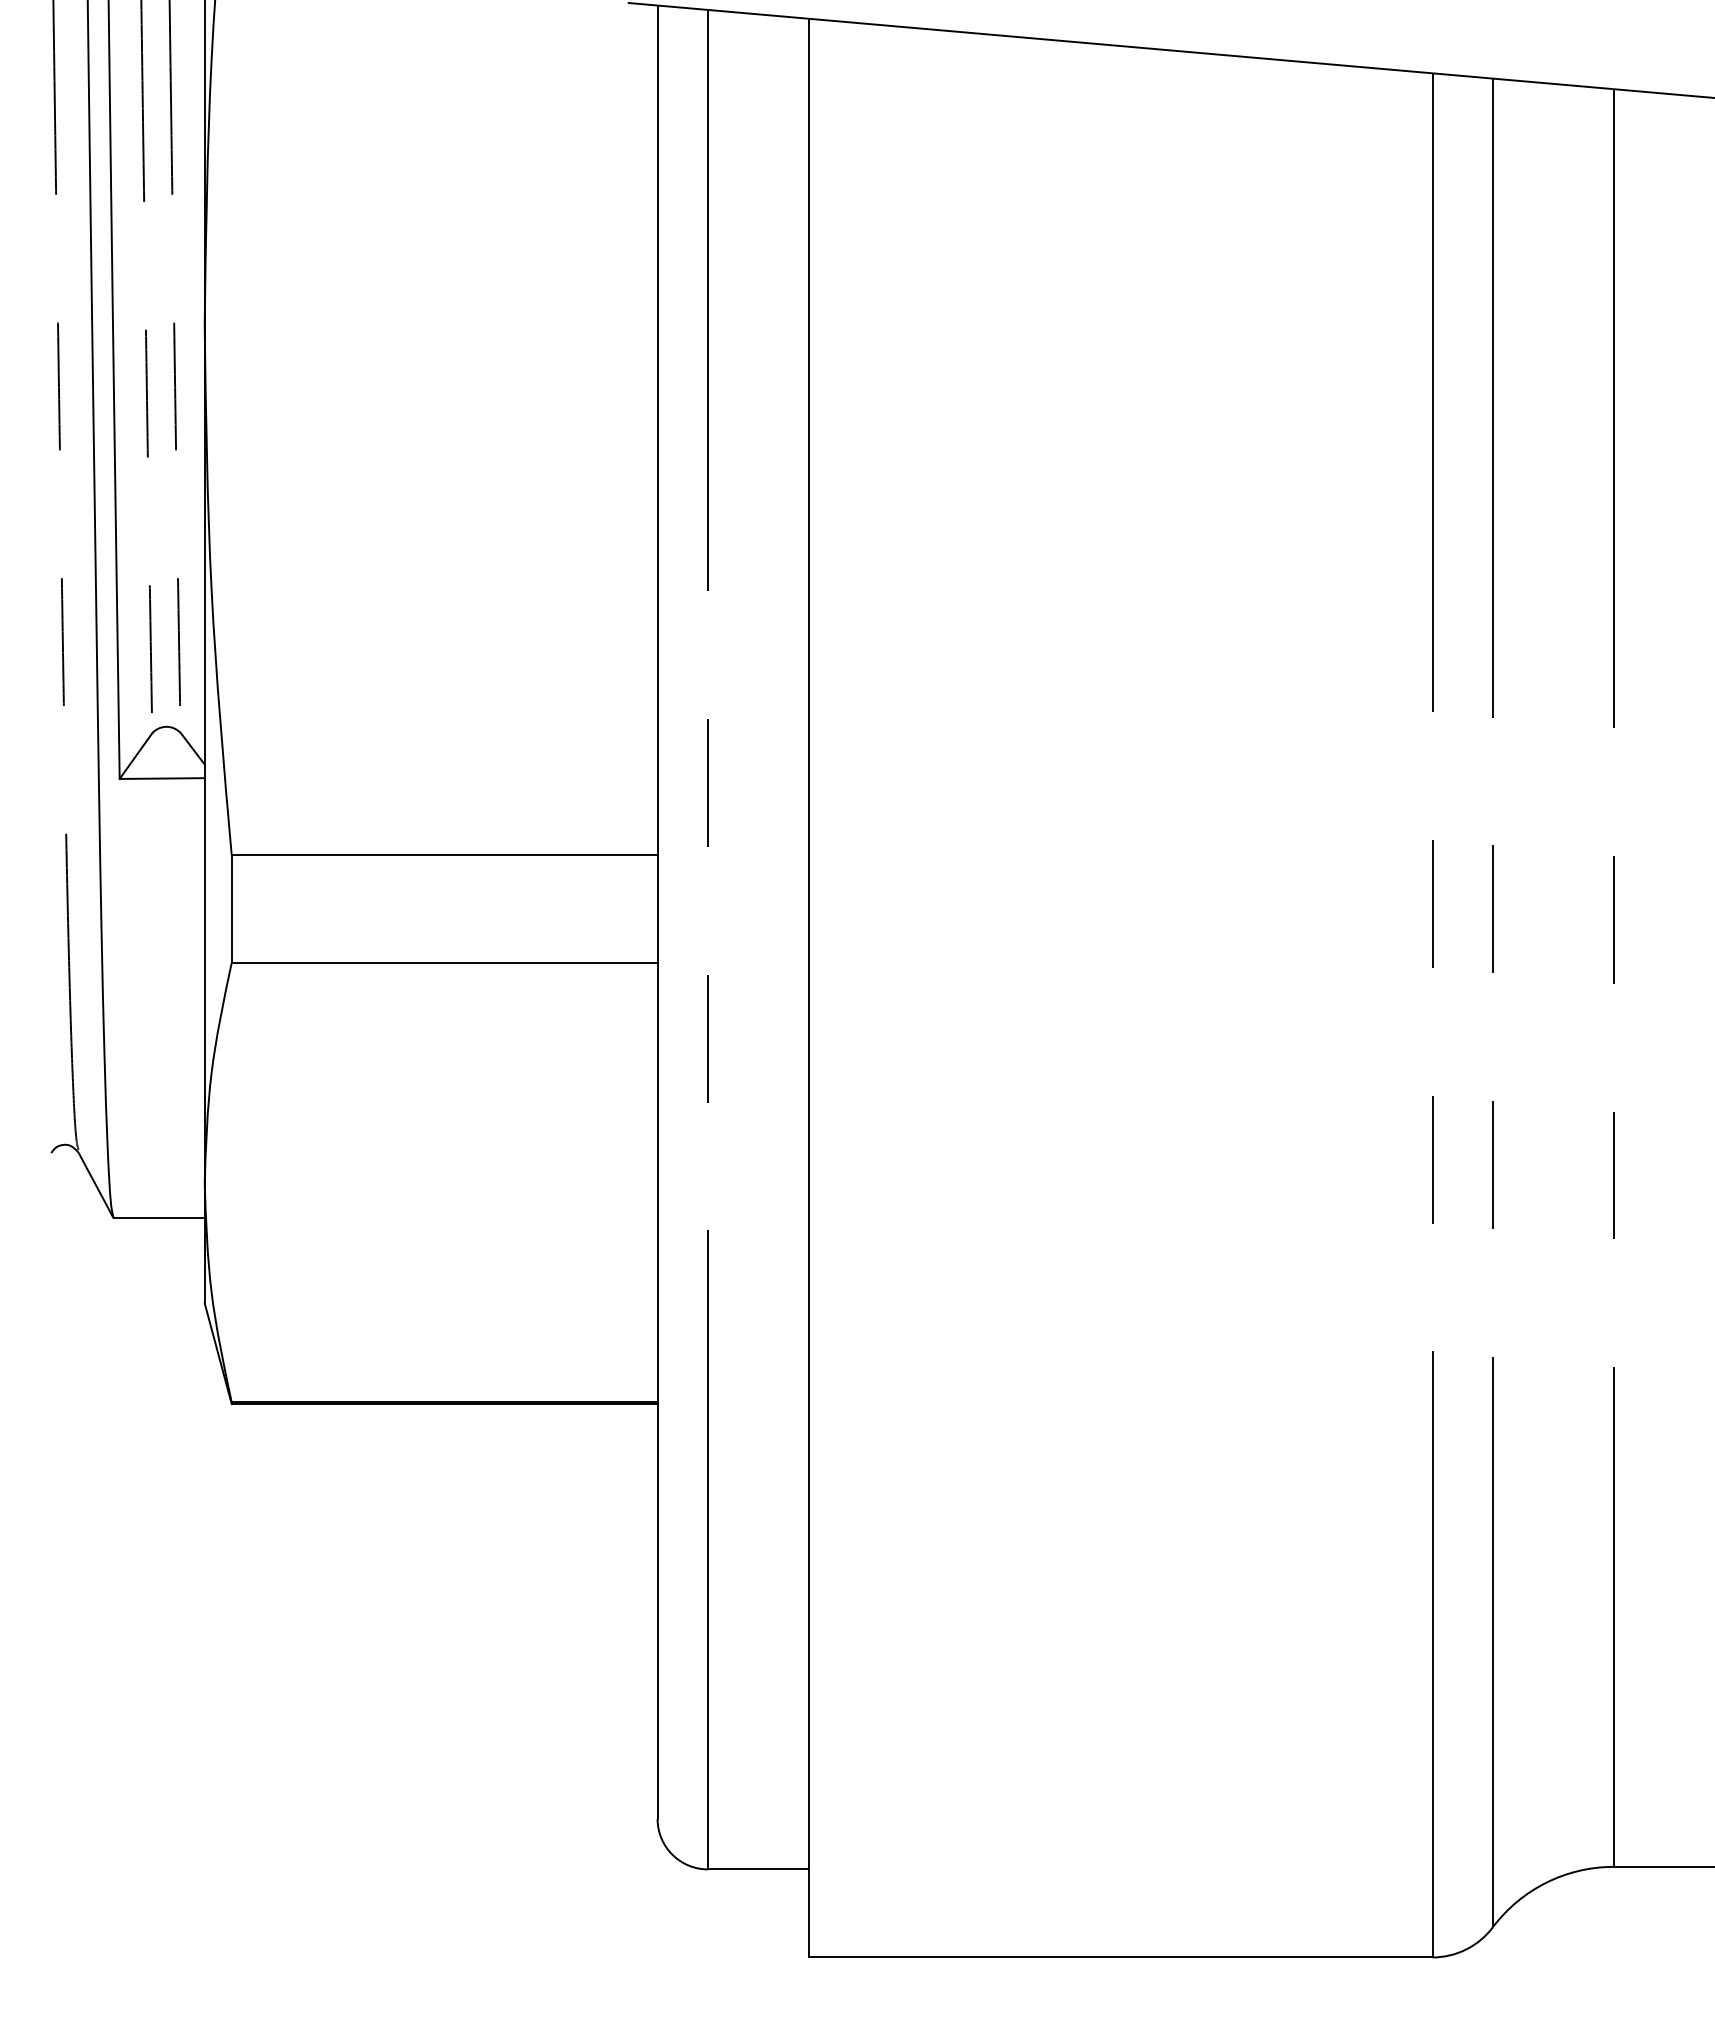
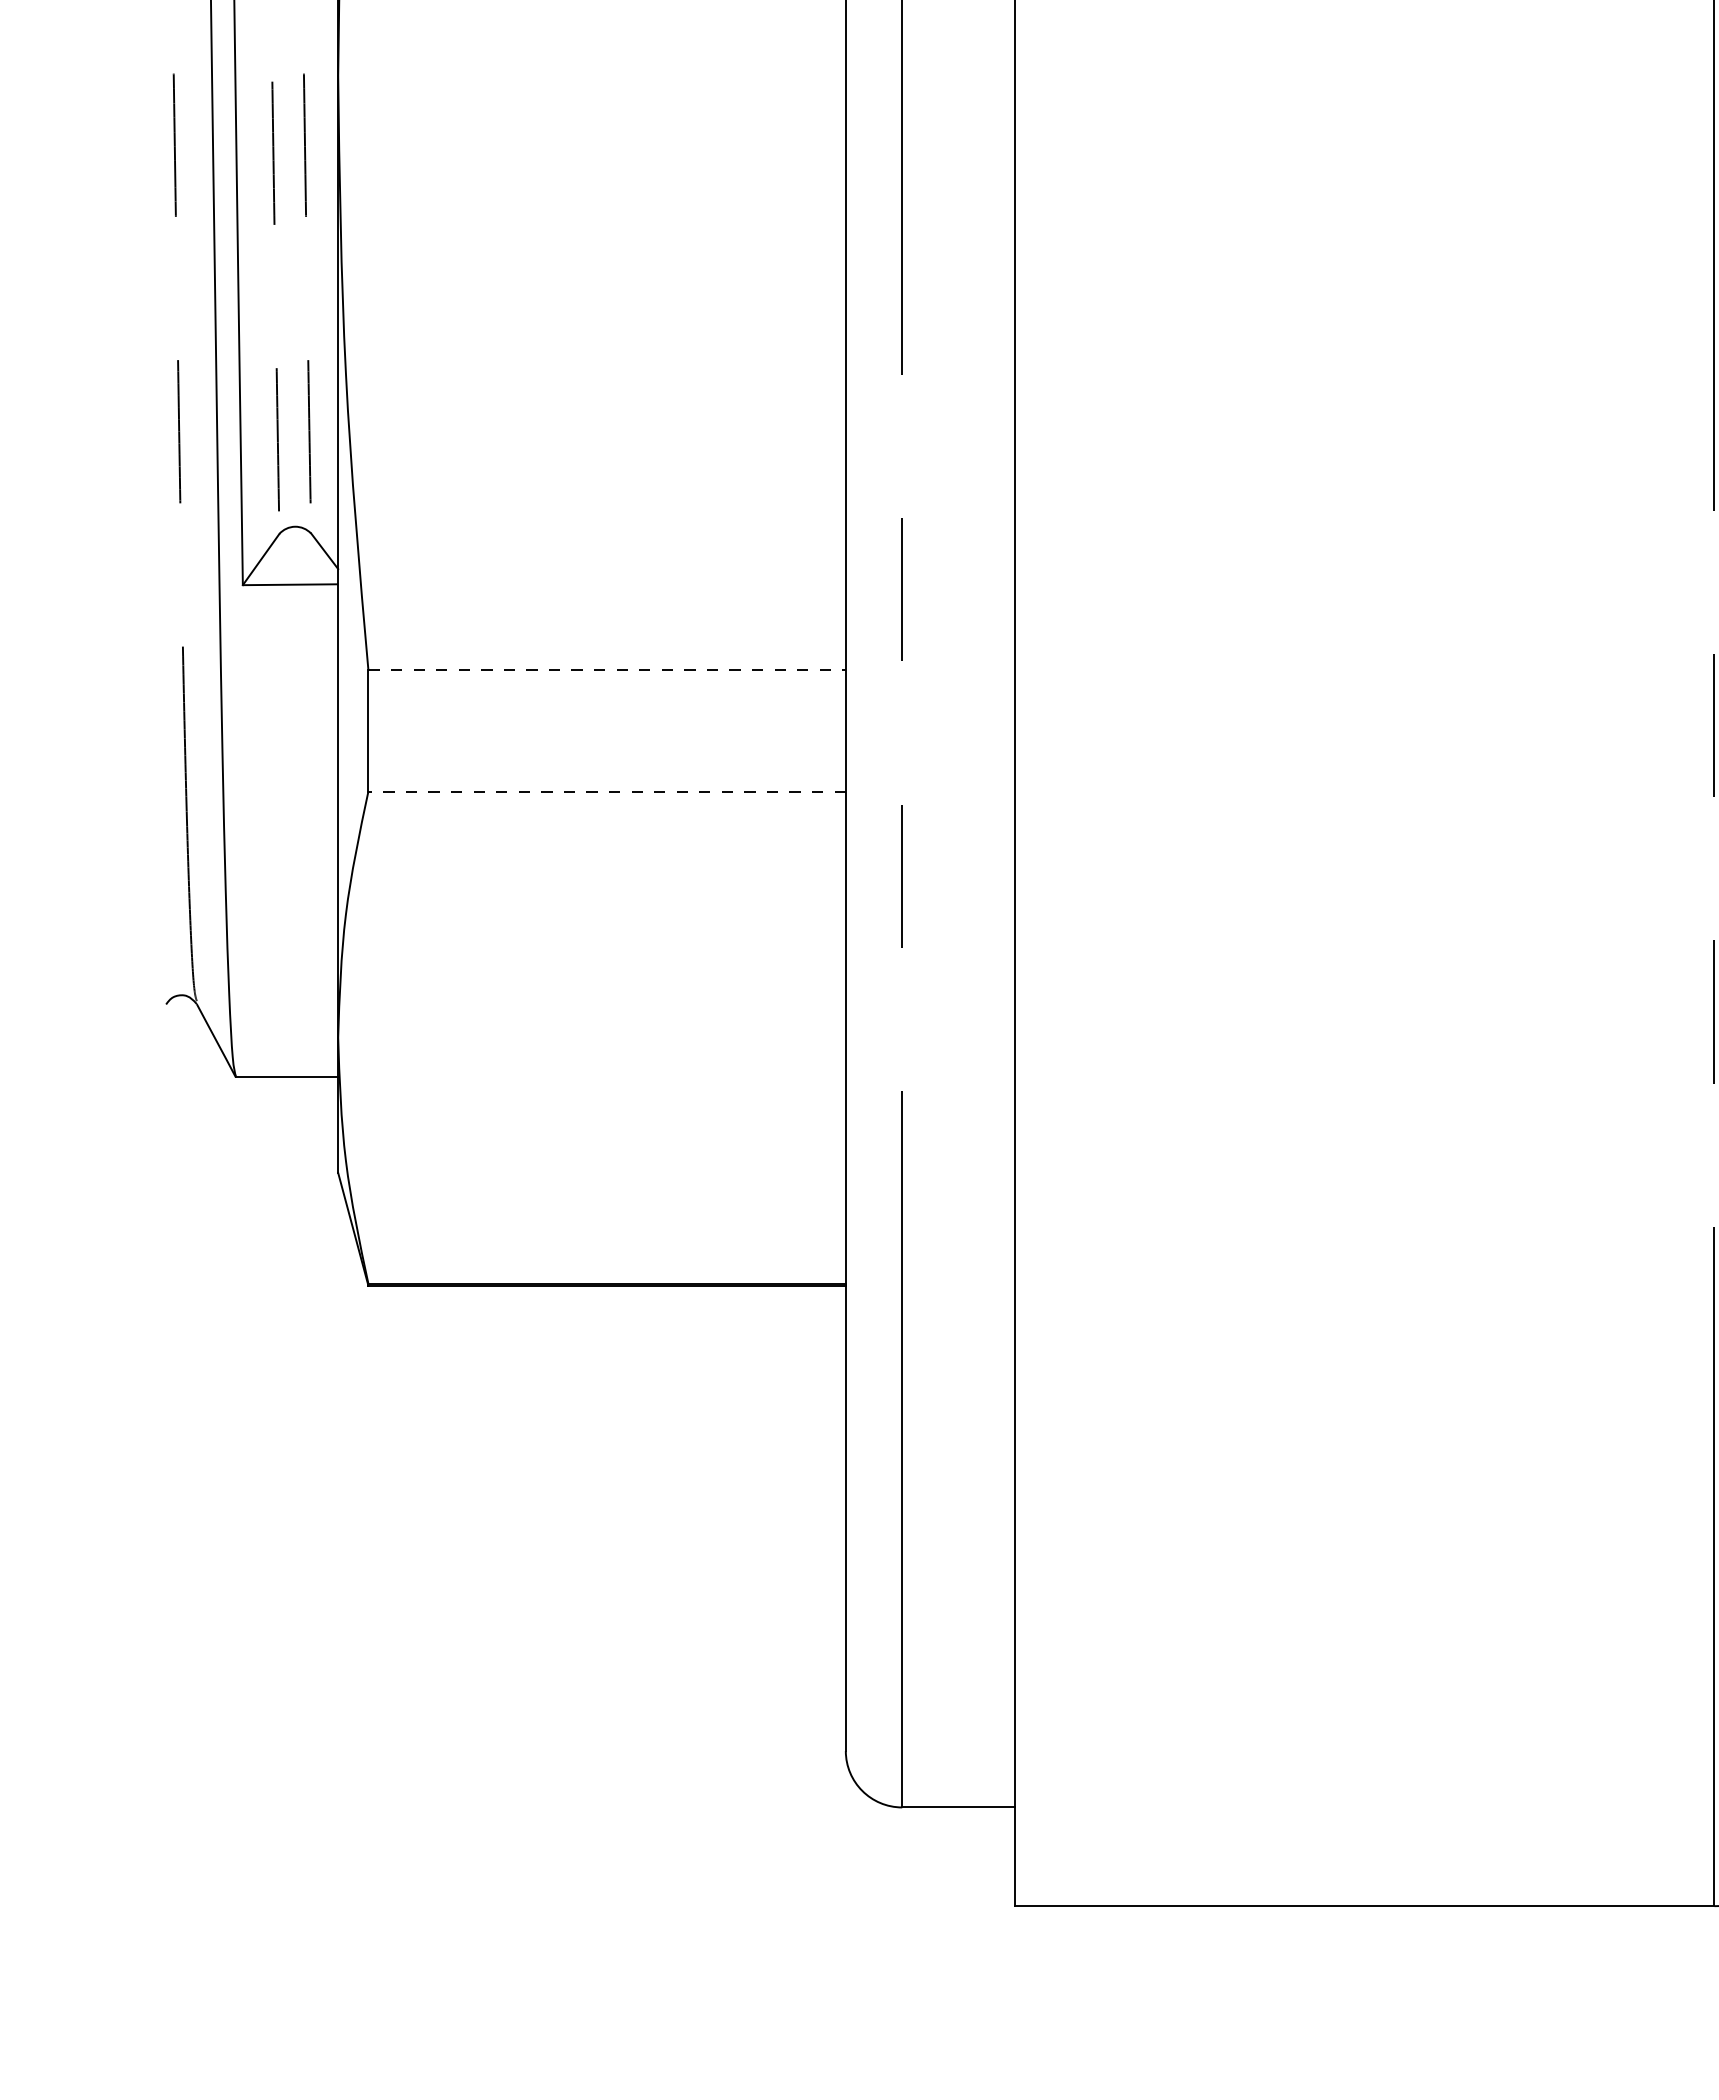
line: (444, 854) -> (606, 669), solid -> dashed
line: (444, 963) -> (606, 792), solid -> dashed

